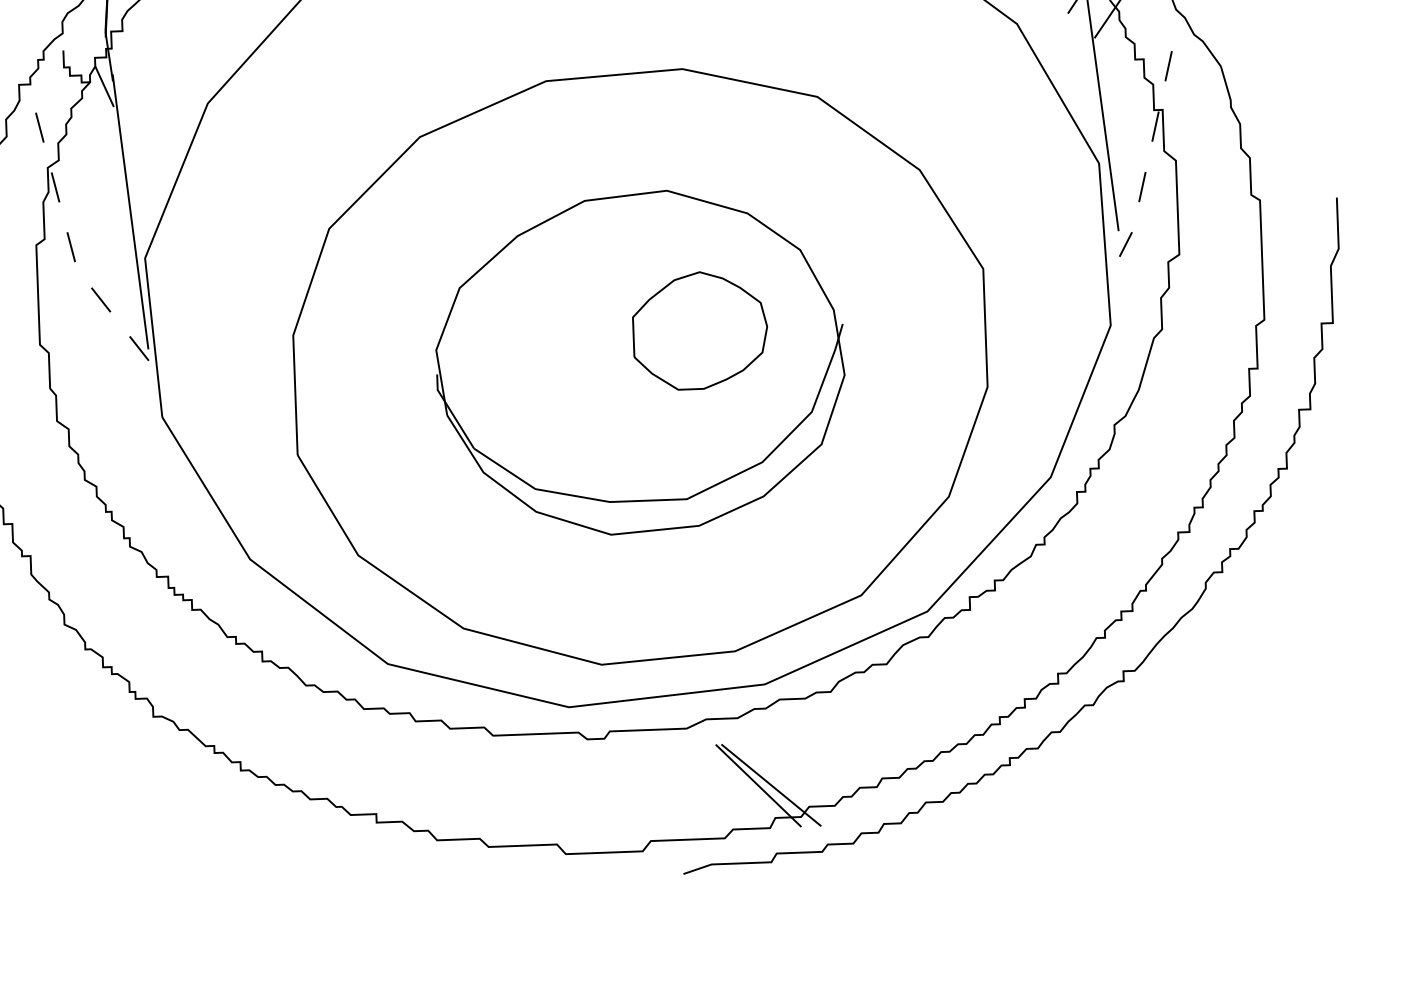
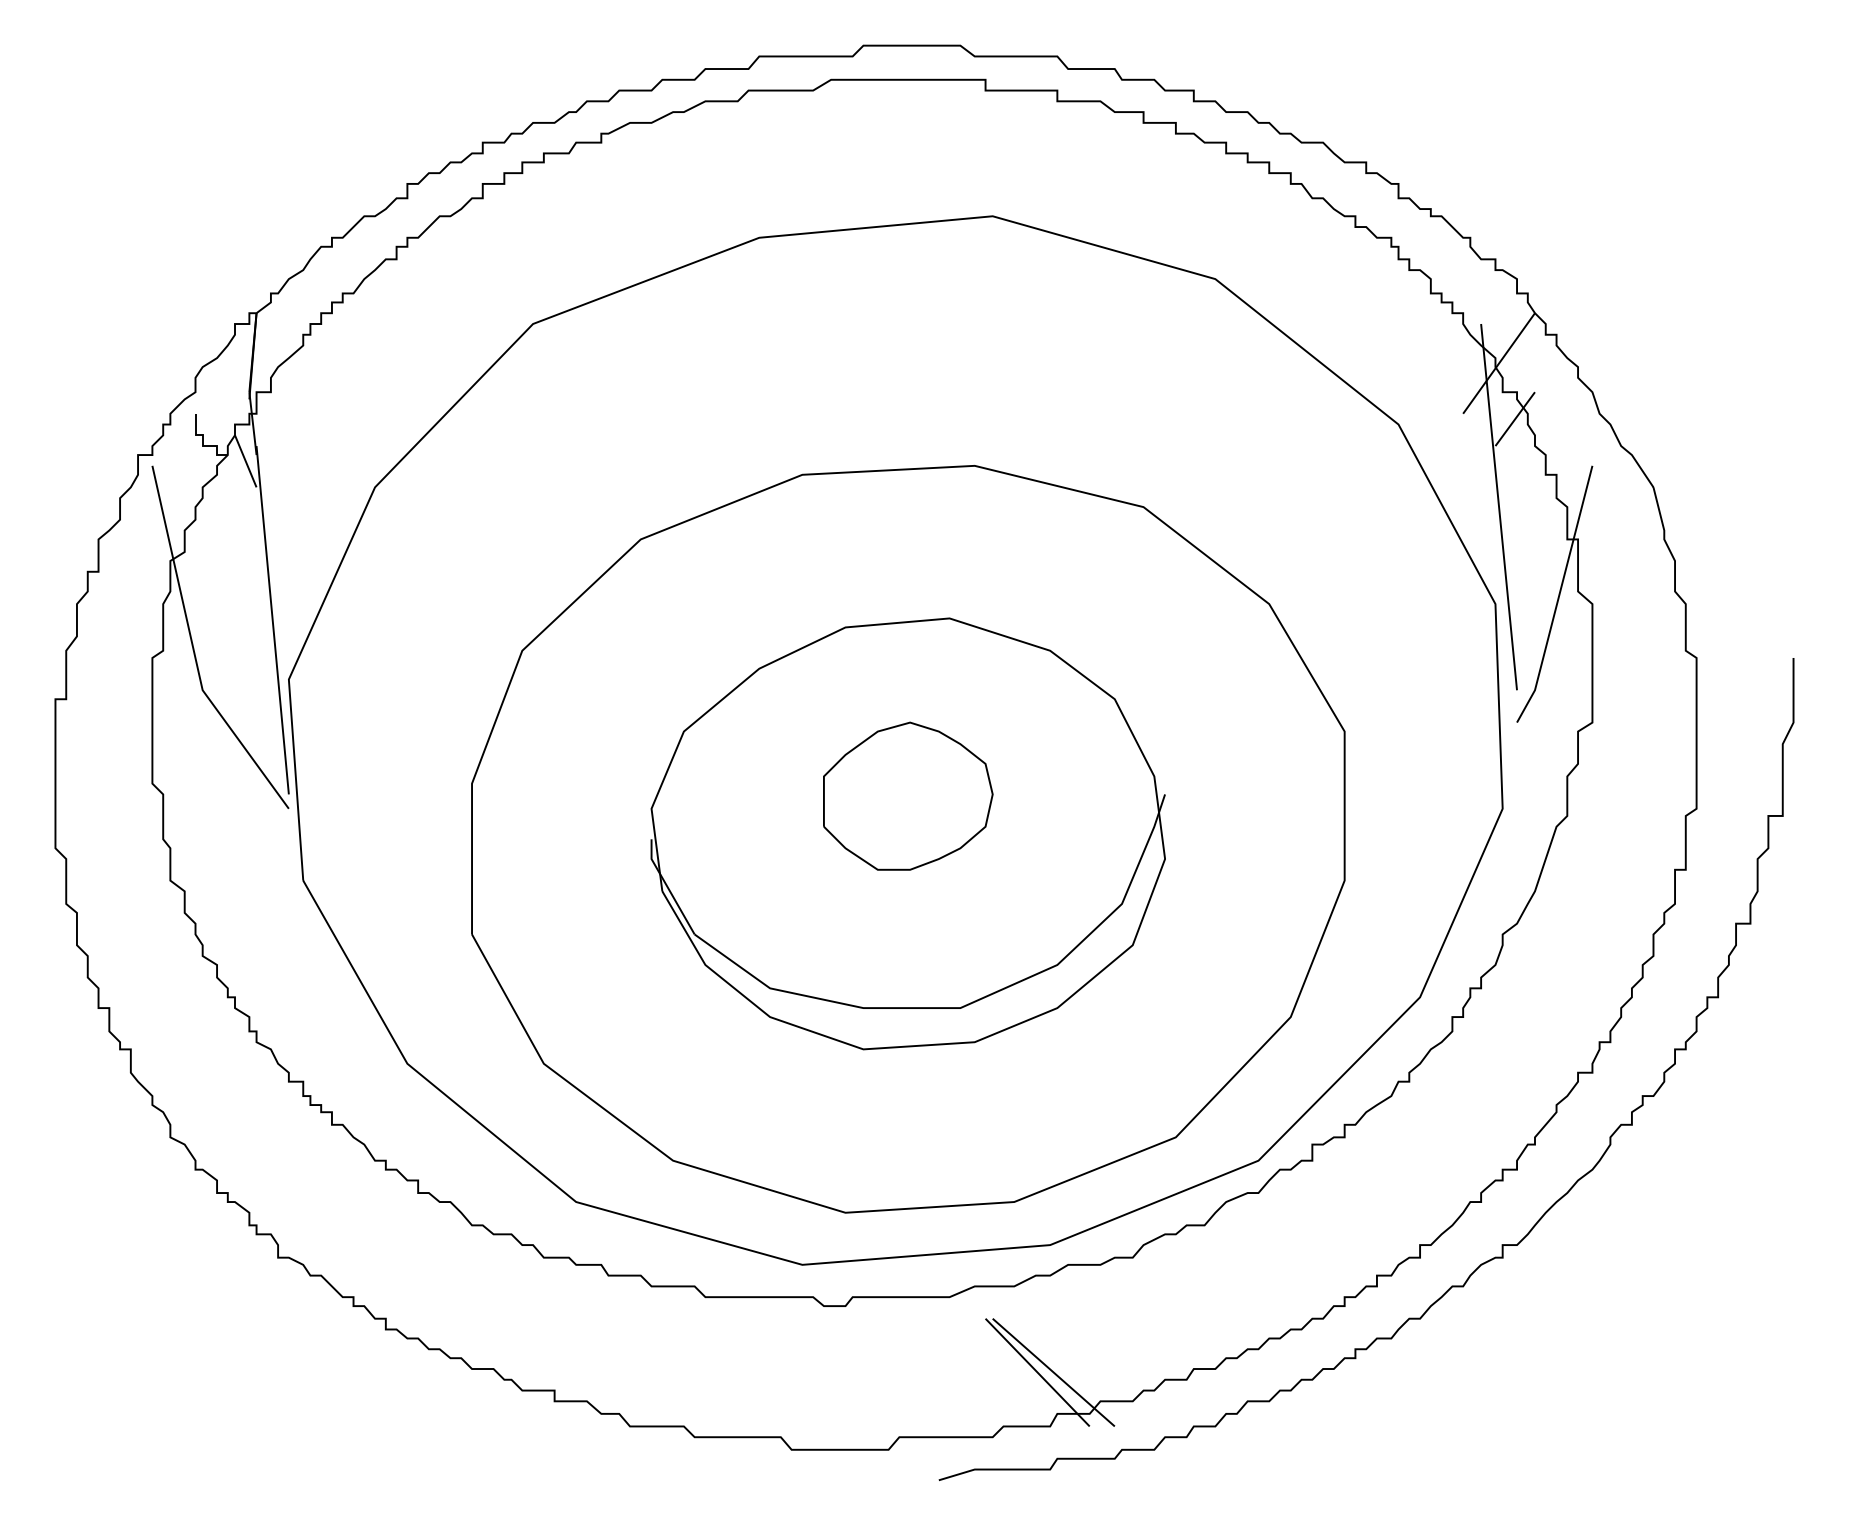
line: (1149, 155) -> (1559, 596), dashed -> solid
line: (68, 238) -> (193, 650), dashed -> solid
part: (700, 330) -> (908, 795), moved

